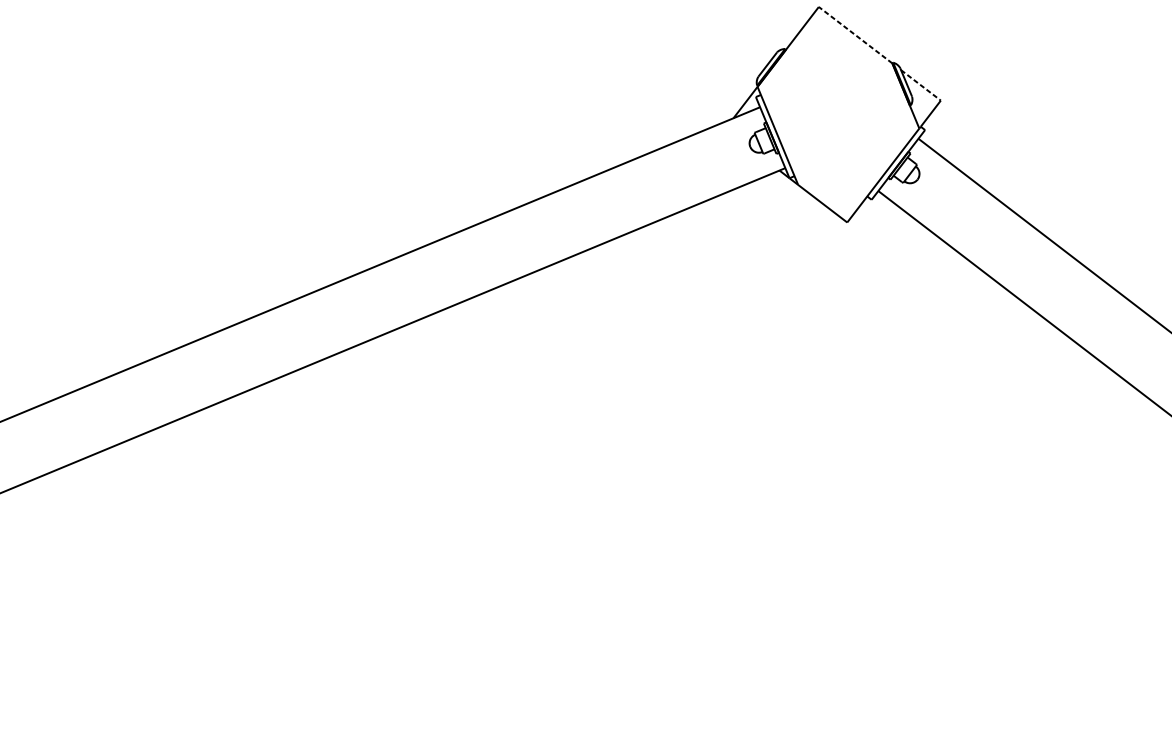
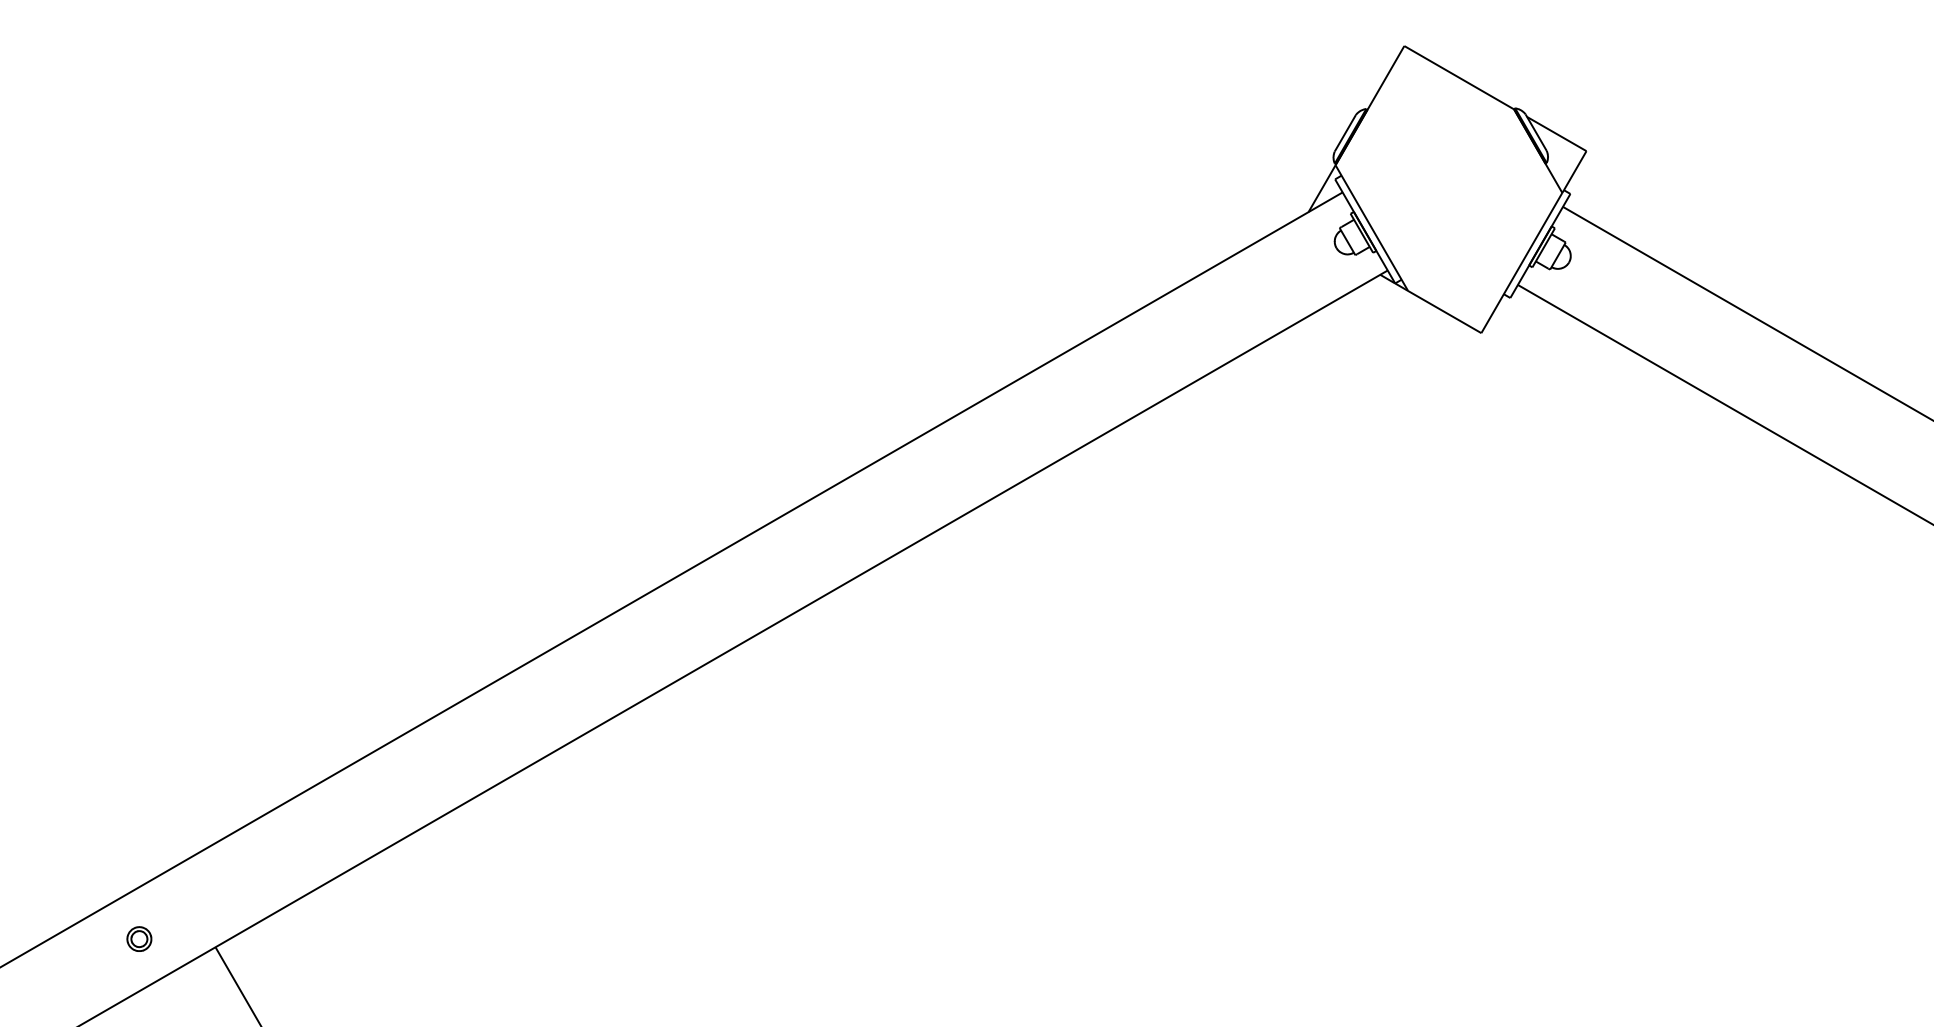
line: (855, 34) -> (1458, 77), dashed -> solid
line: (921, 85) -> (1557, 134), dashed -> solid

